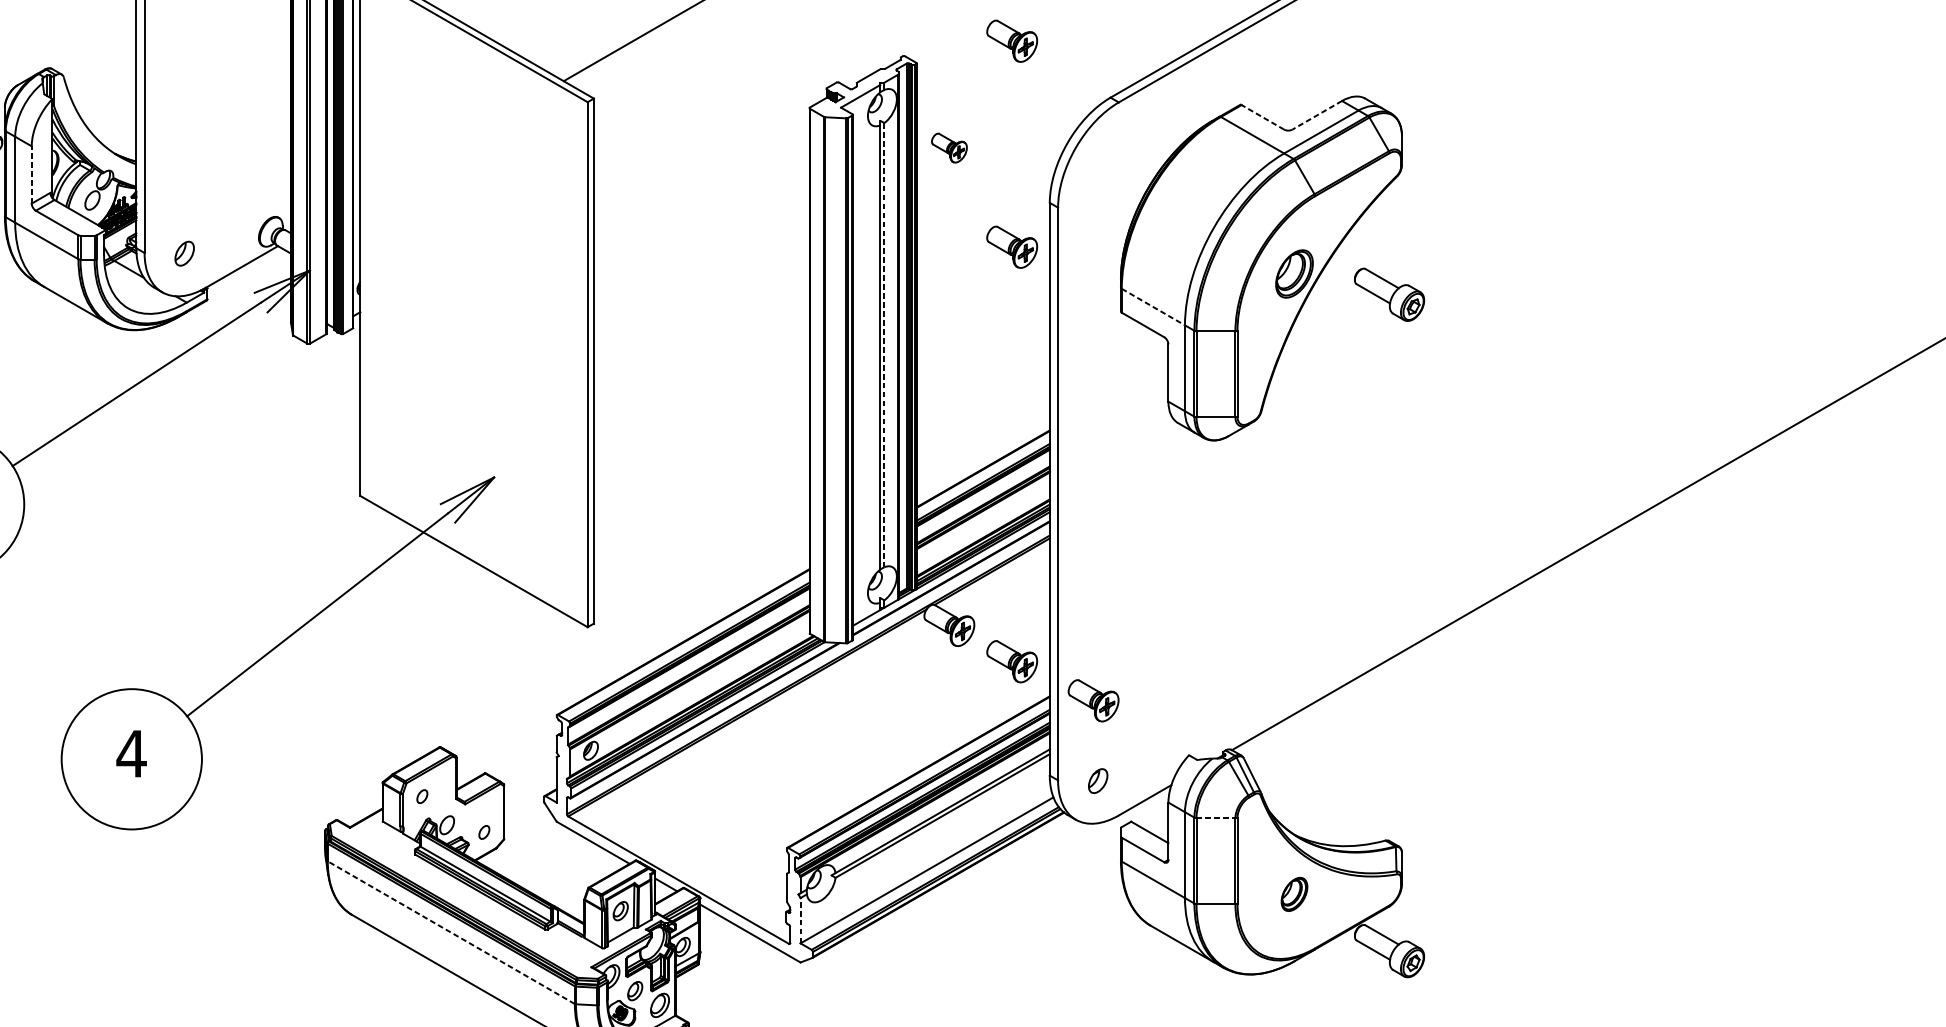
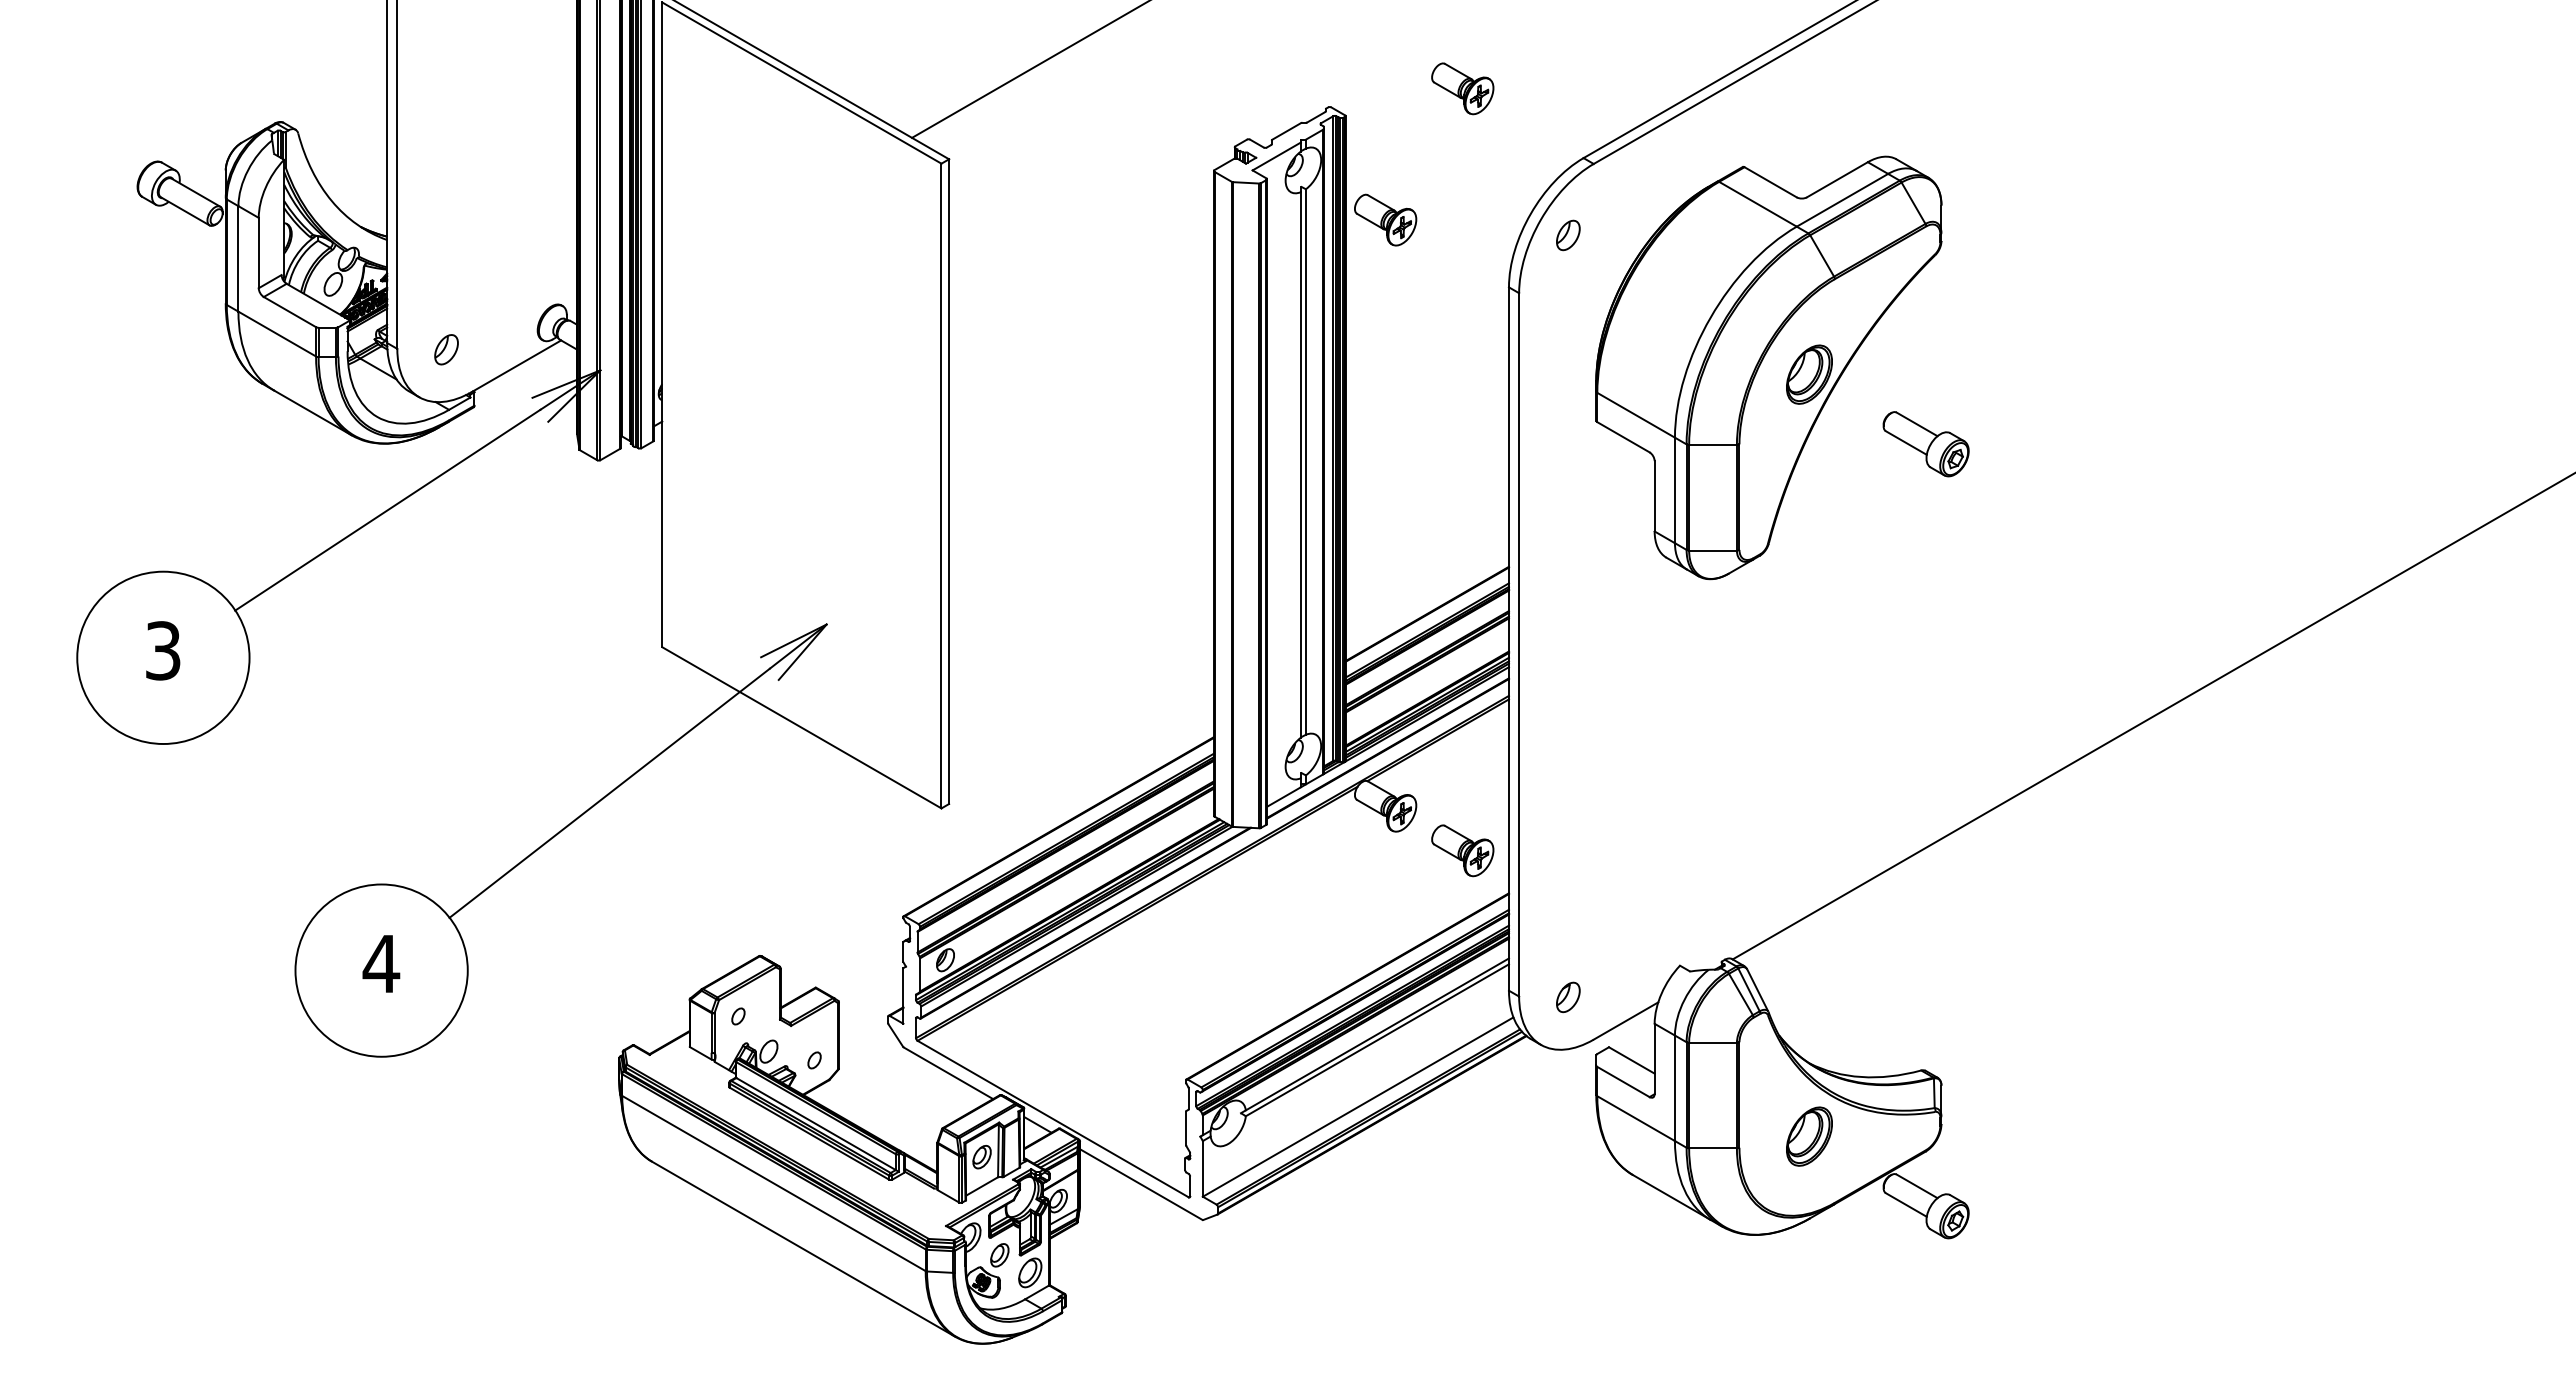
line: (1316, 115) -> (1836, 180), dashed -> solid
line: (1262, 117) -> (1770, 182), dashed -> solid
part: (949, 147) -> (1385, 219), size x1.43
part: (1098, 160) -> (1568, 235), added
line: (31, 174) -> (258, 252), dashed -> solid
part: (1011, 246) -> (1462, 341), removed
part: (1388, 295) -> (1925, 444), moved
line: (1153, 307) -> (1636, 415), dashed -> solid
line: (884, 345) -> (1305, 462), dashed -> solid
part: (1093, 700) -> (1562, 898), removed
line: (1216, 817) -> (1713, 1042), dashed -> solid
part: (1294, 894) -> (1809, 1136), size x1.43
line: (800, 920) -> (1202, 1168), dashed -> solid
line: (450, 932) -> (773, 1183), dashed -> solid

